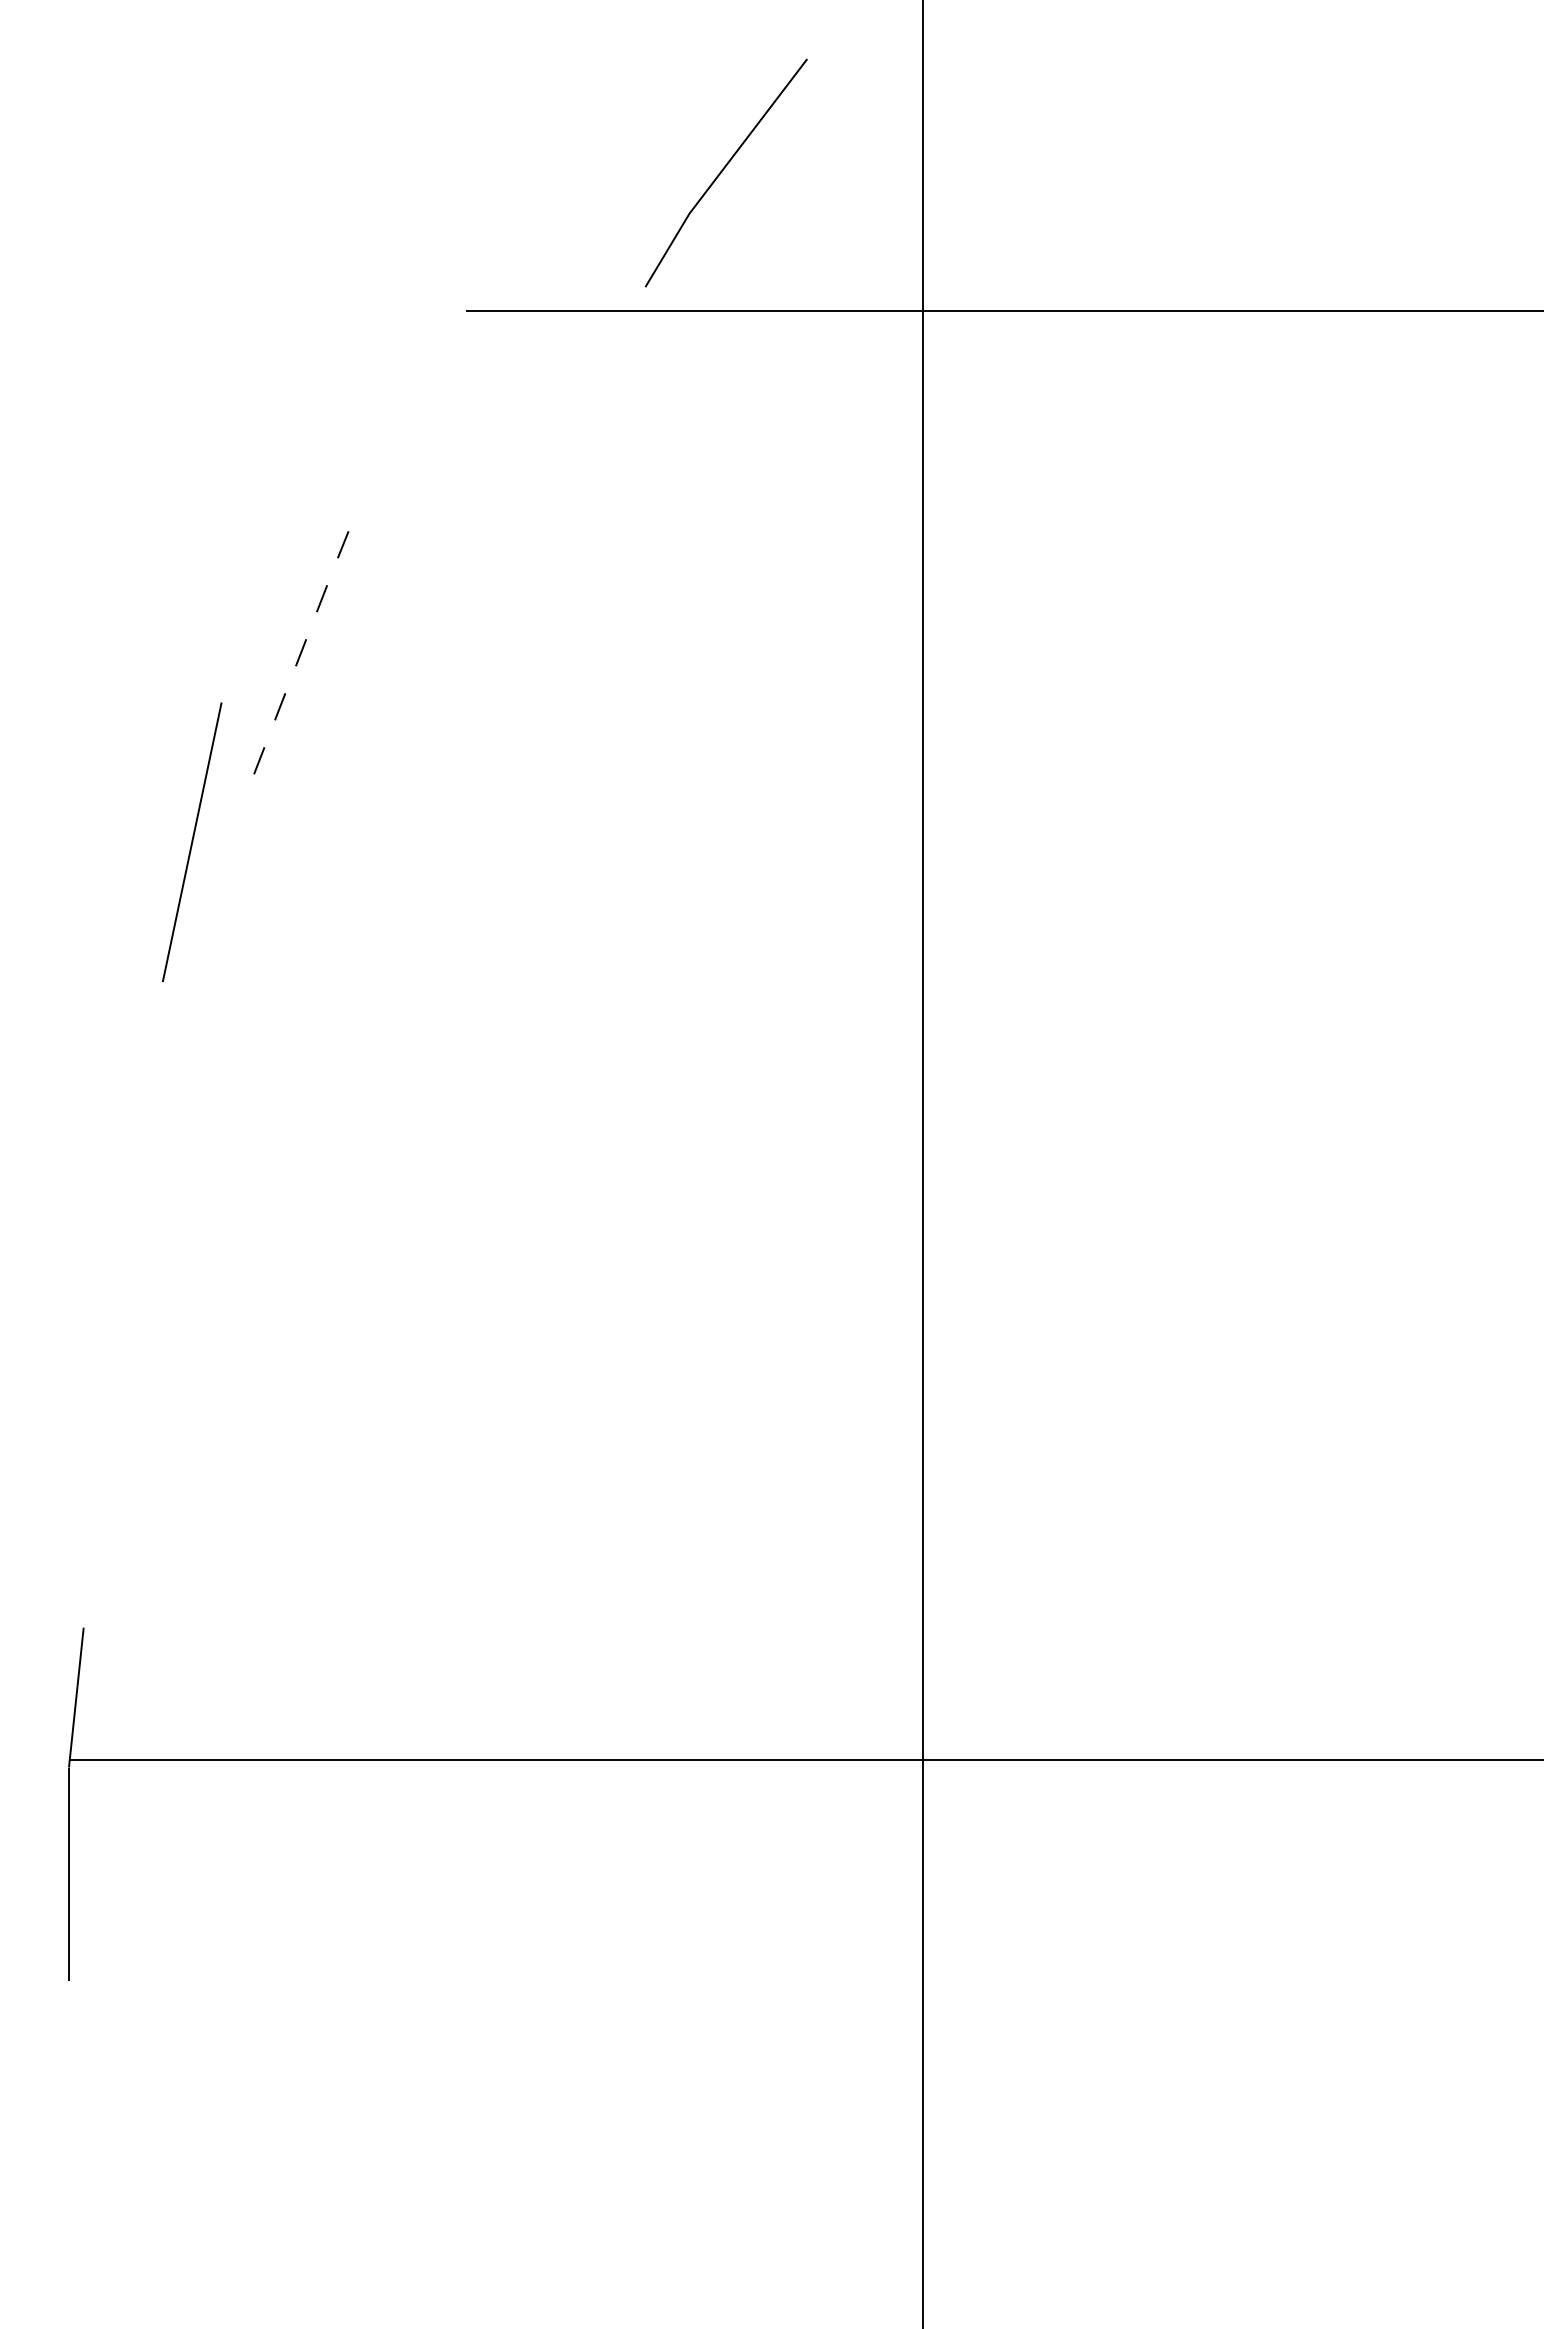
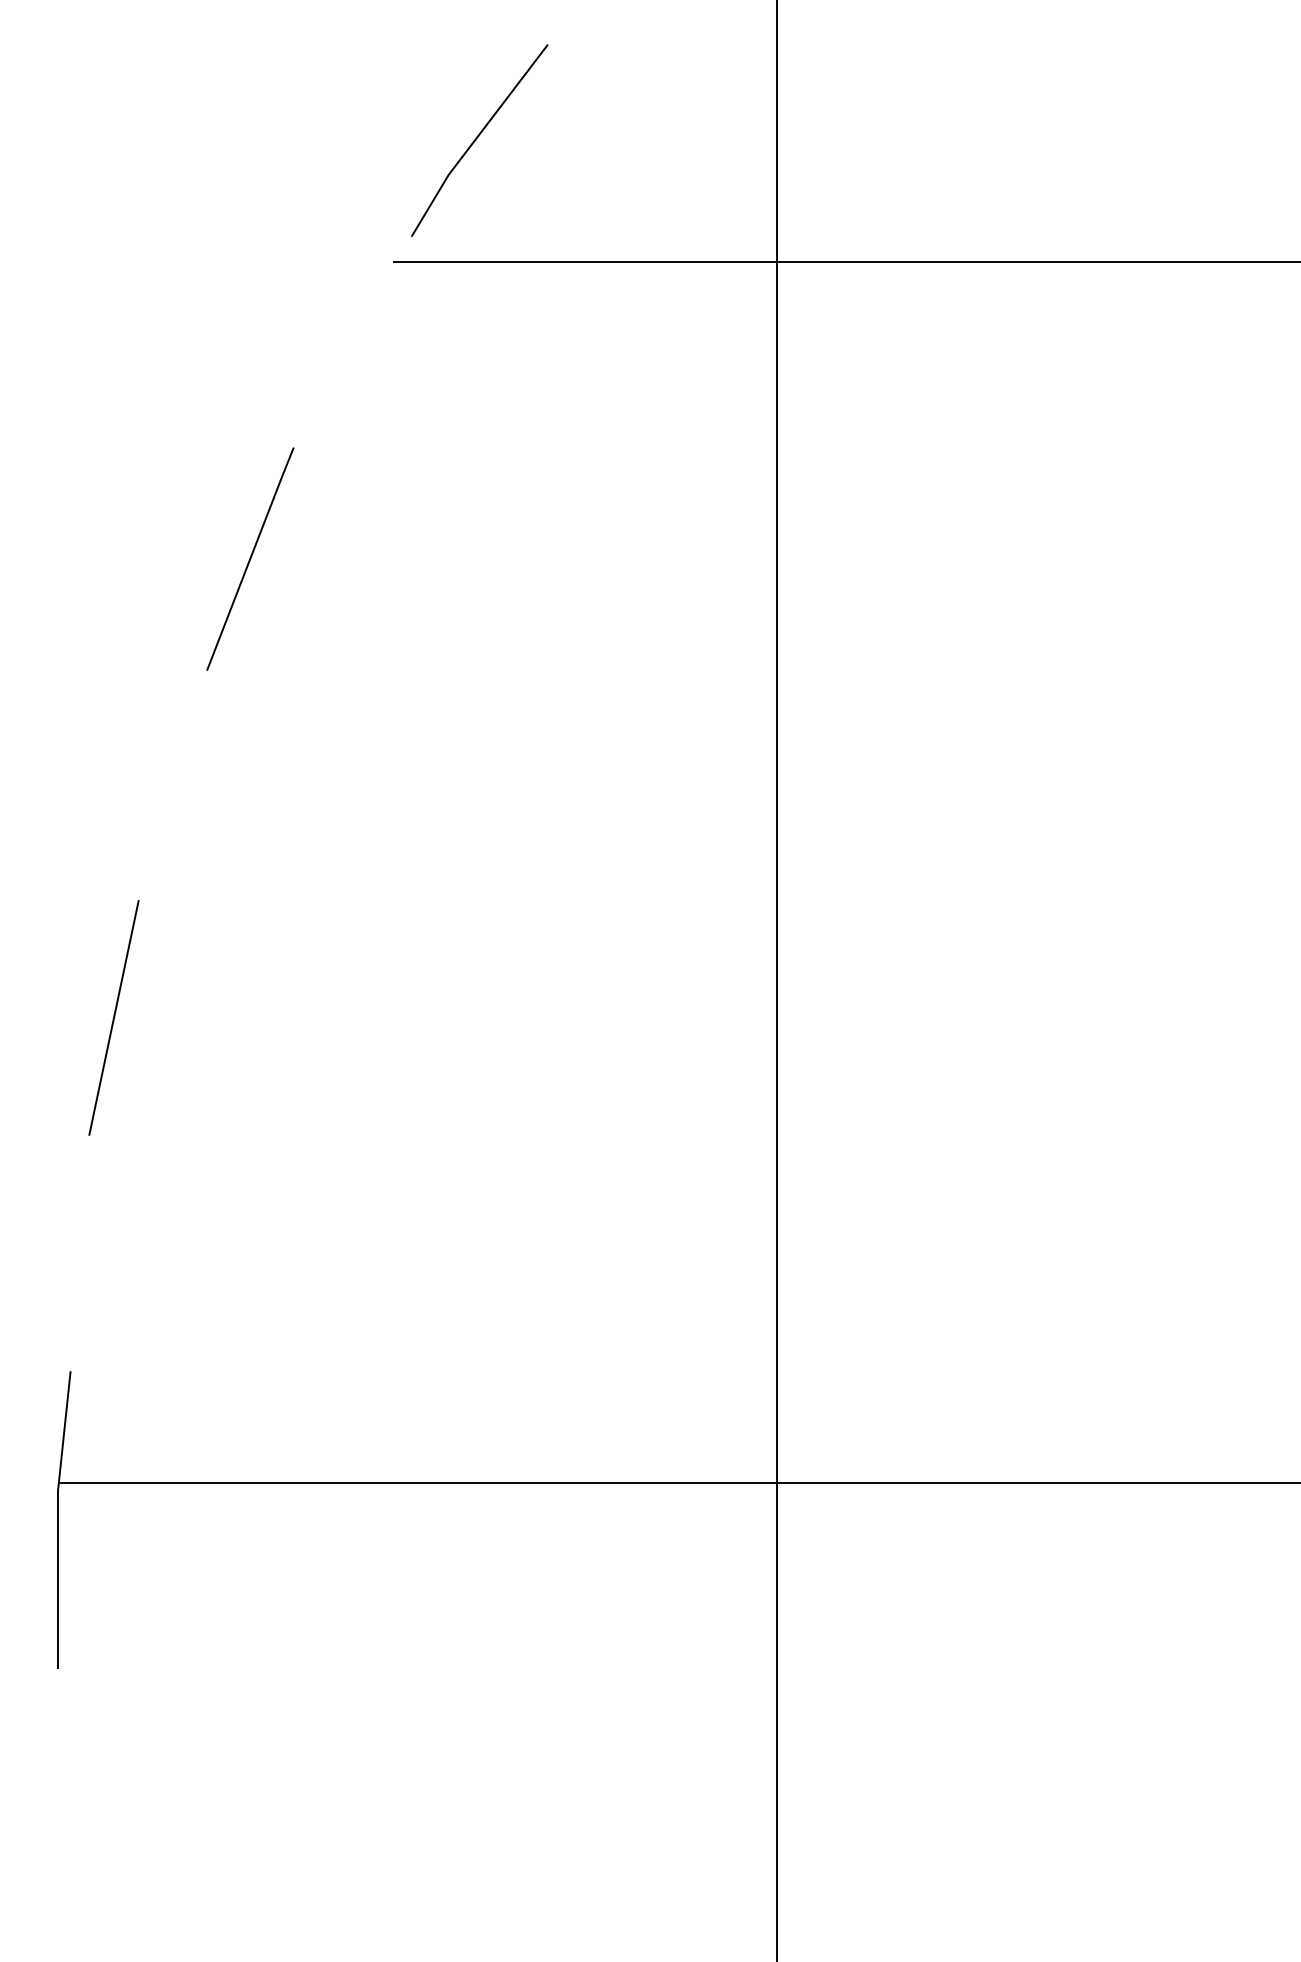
line: (723, 170) -> (477, 138), moved
line: (297, 663) -> (250, 558), dashed -> solid
line: (192, 842) -> (114, 1018), moved

